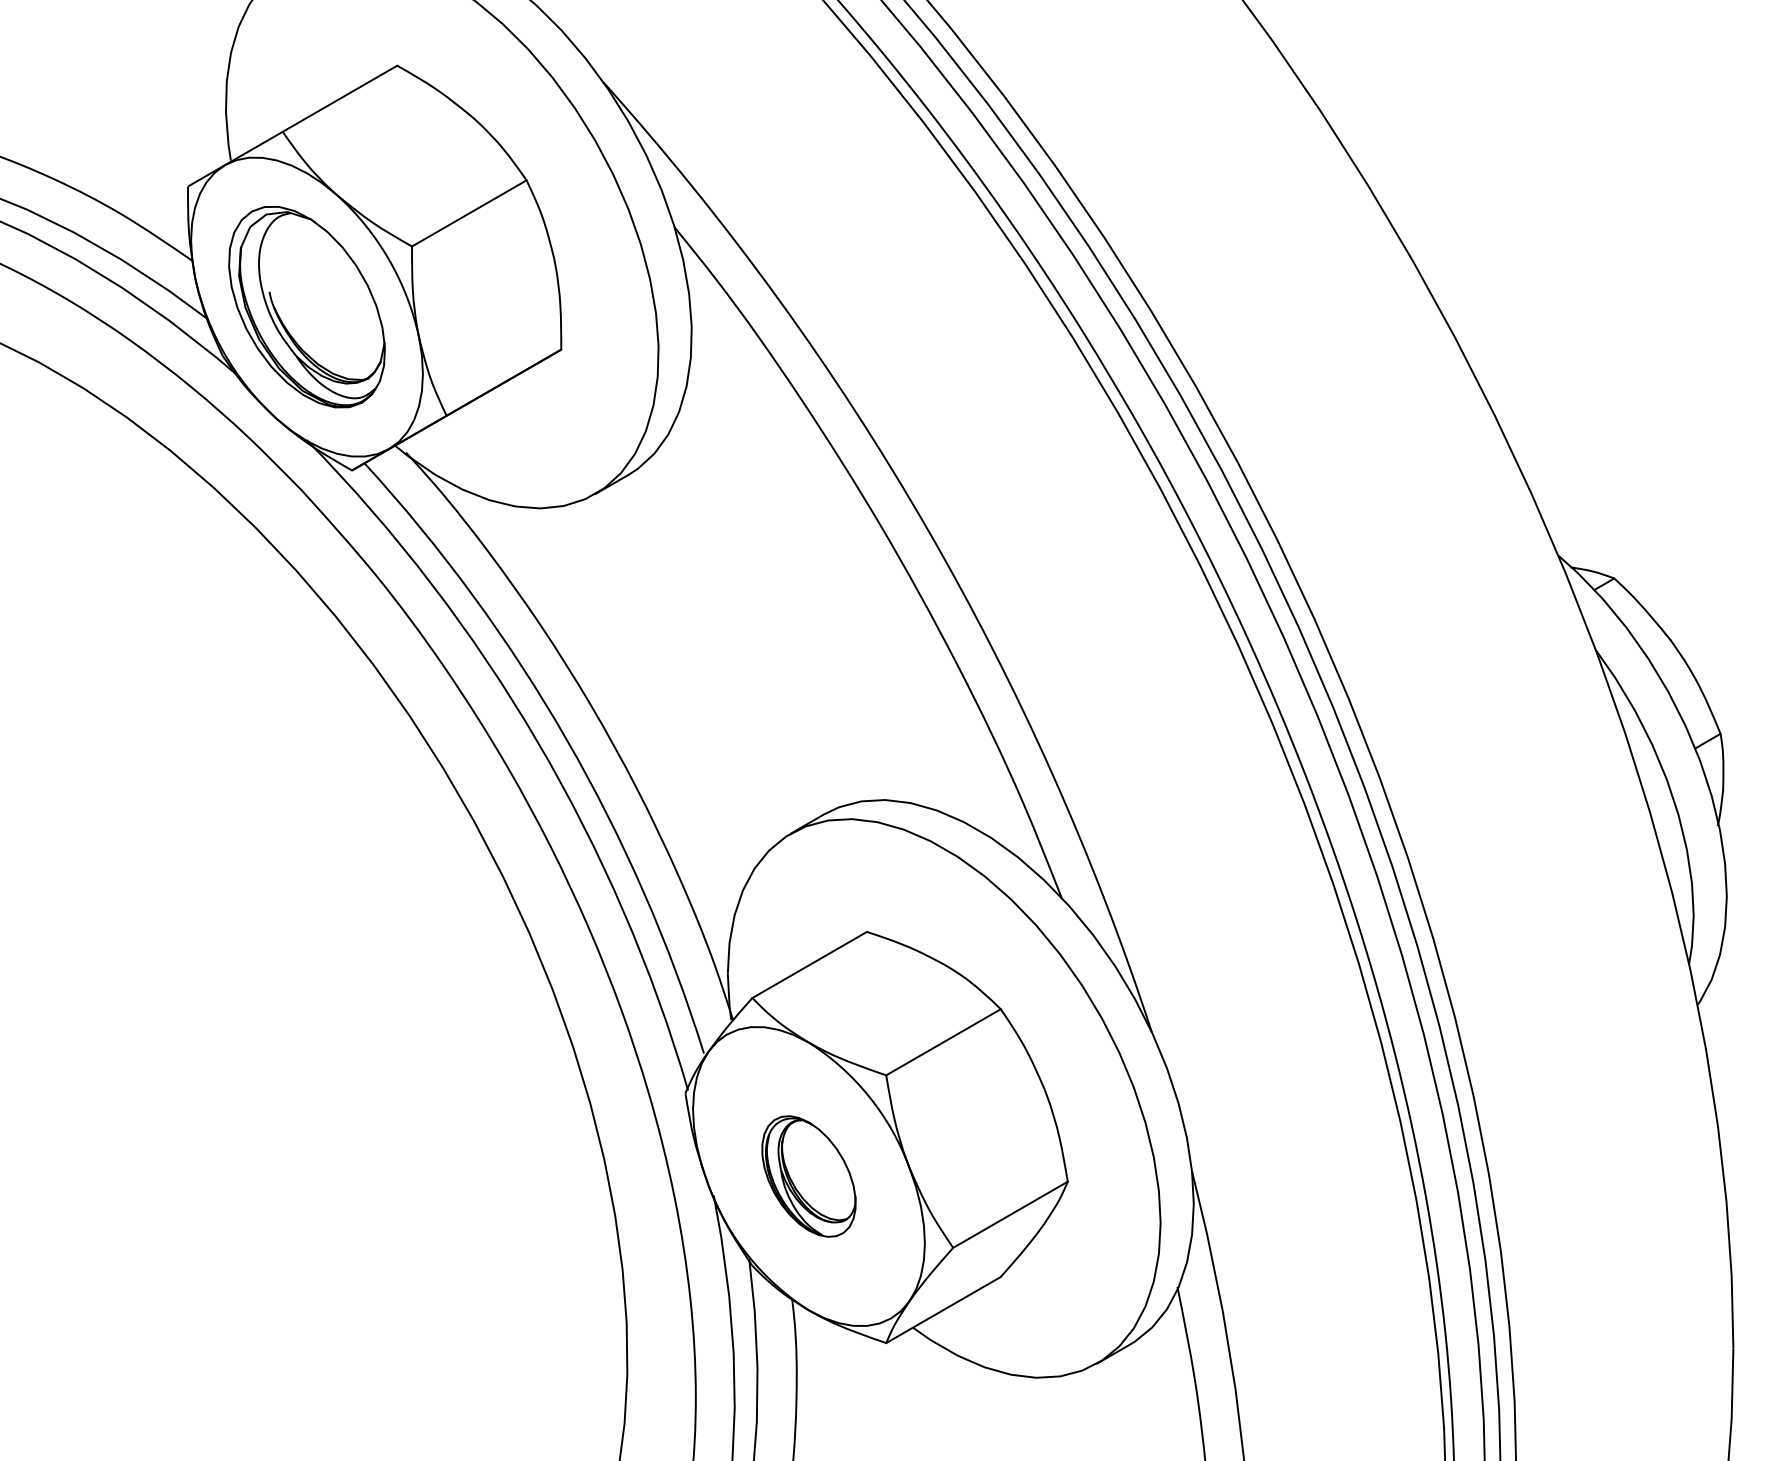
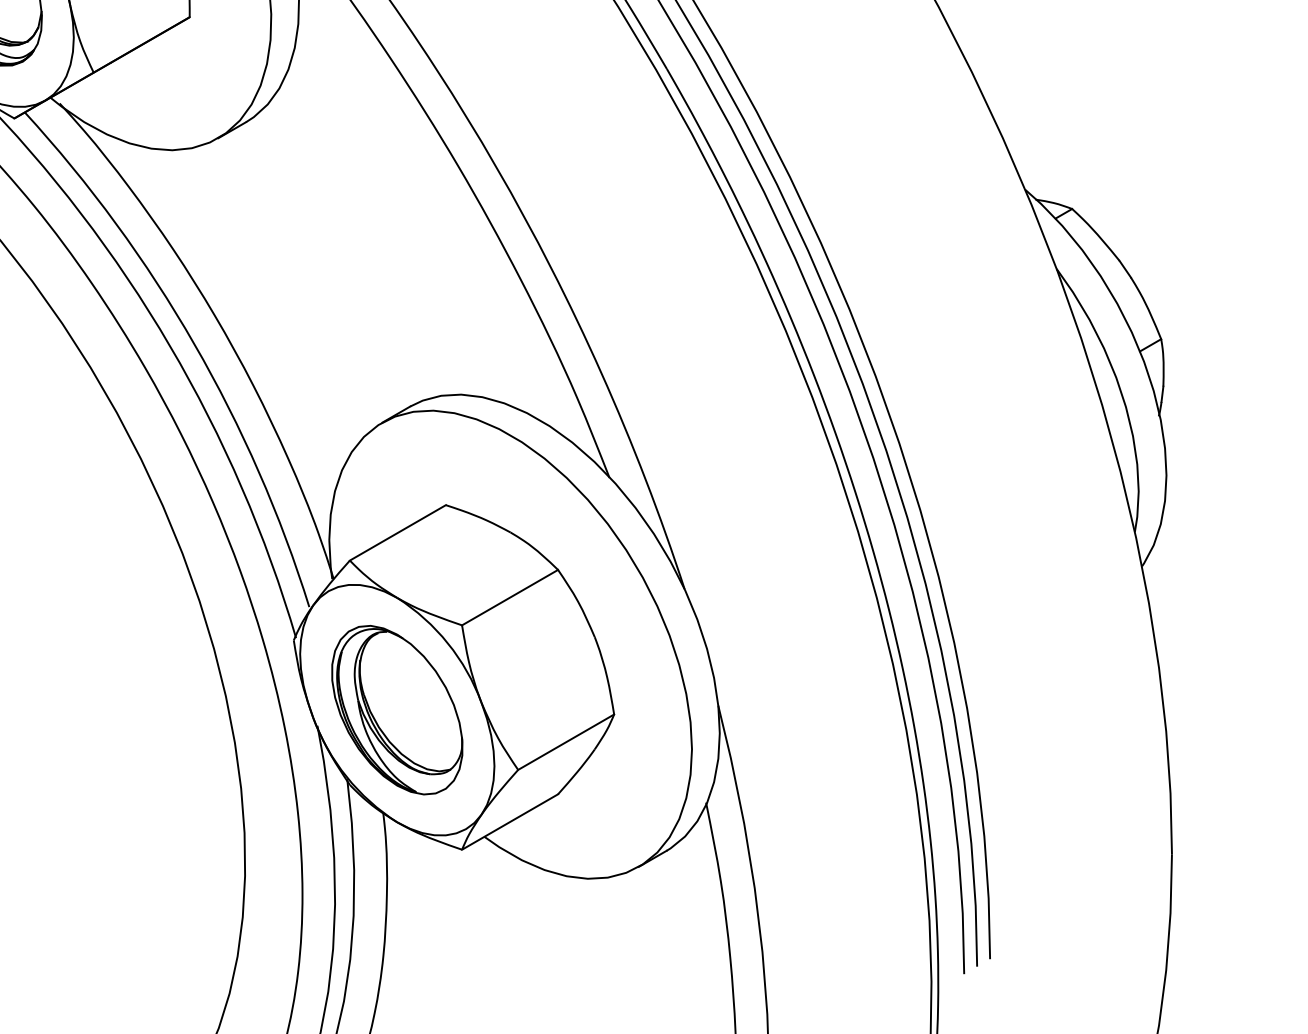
part: (808, 1176) -> (396, 710), size x1.67

